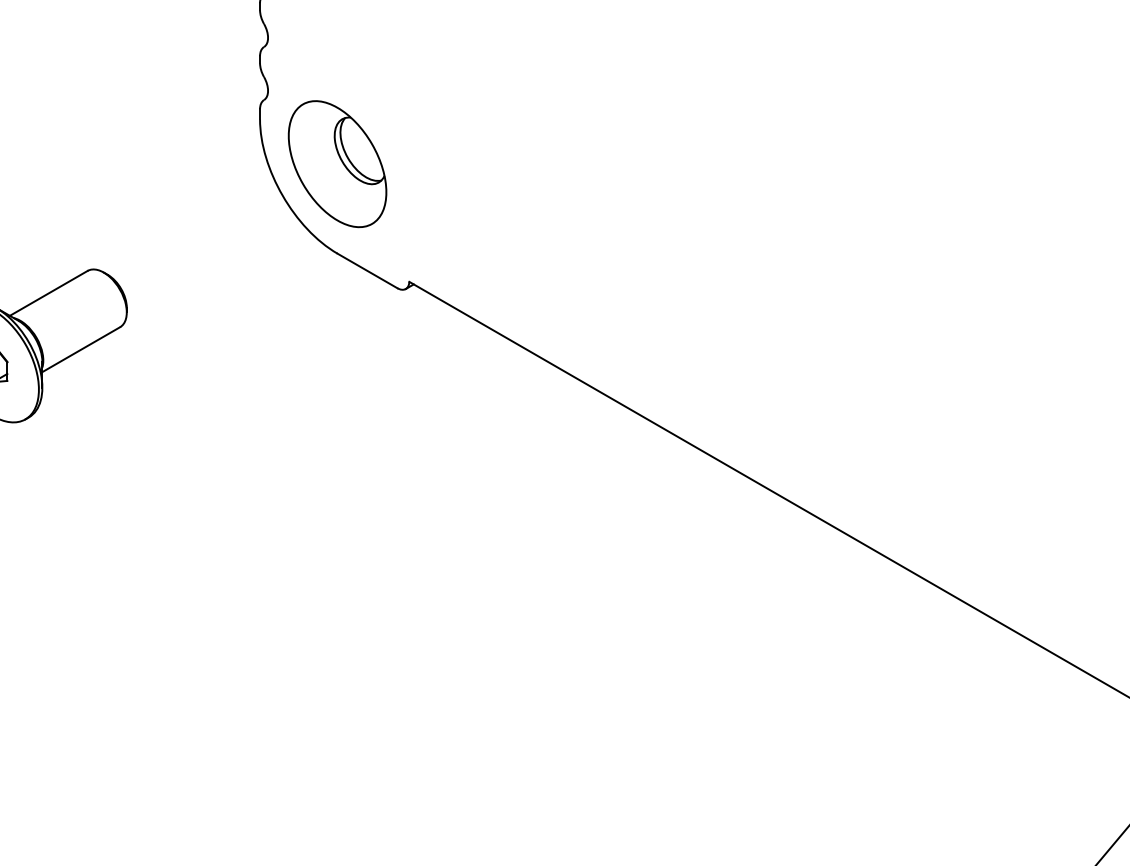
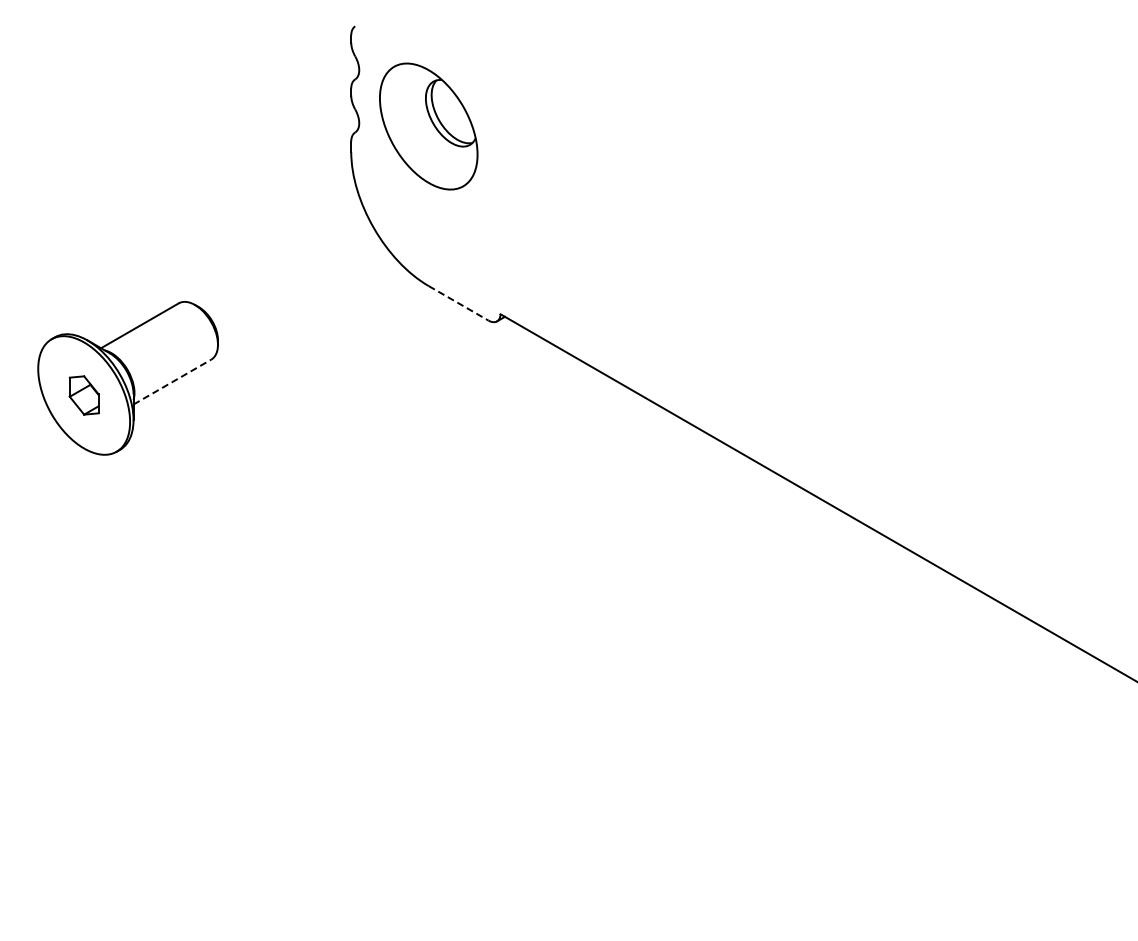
part: (337, 164) -> (428, 126), moved
line: (368, 271) -> (459, 303), solid -> dashed
line: (81, 350) -> (172, 382), solid -> dashed

